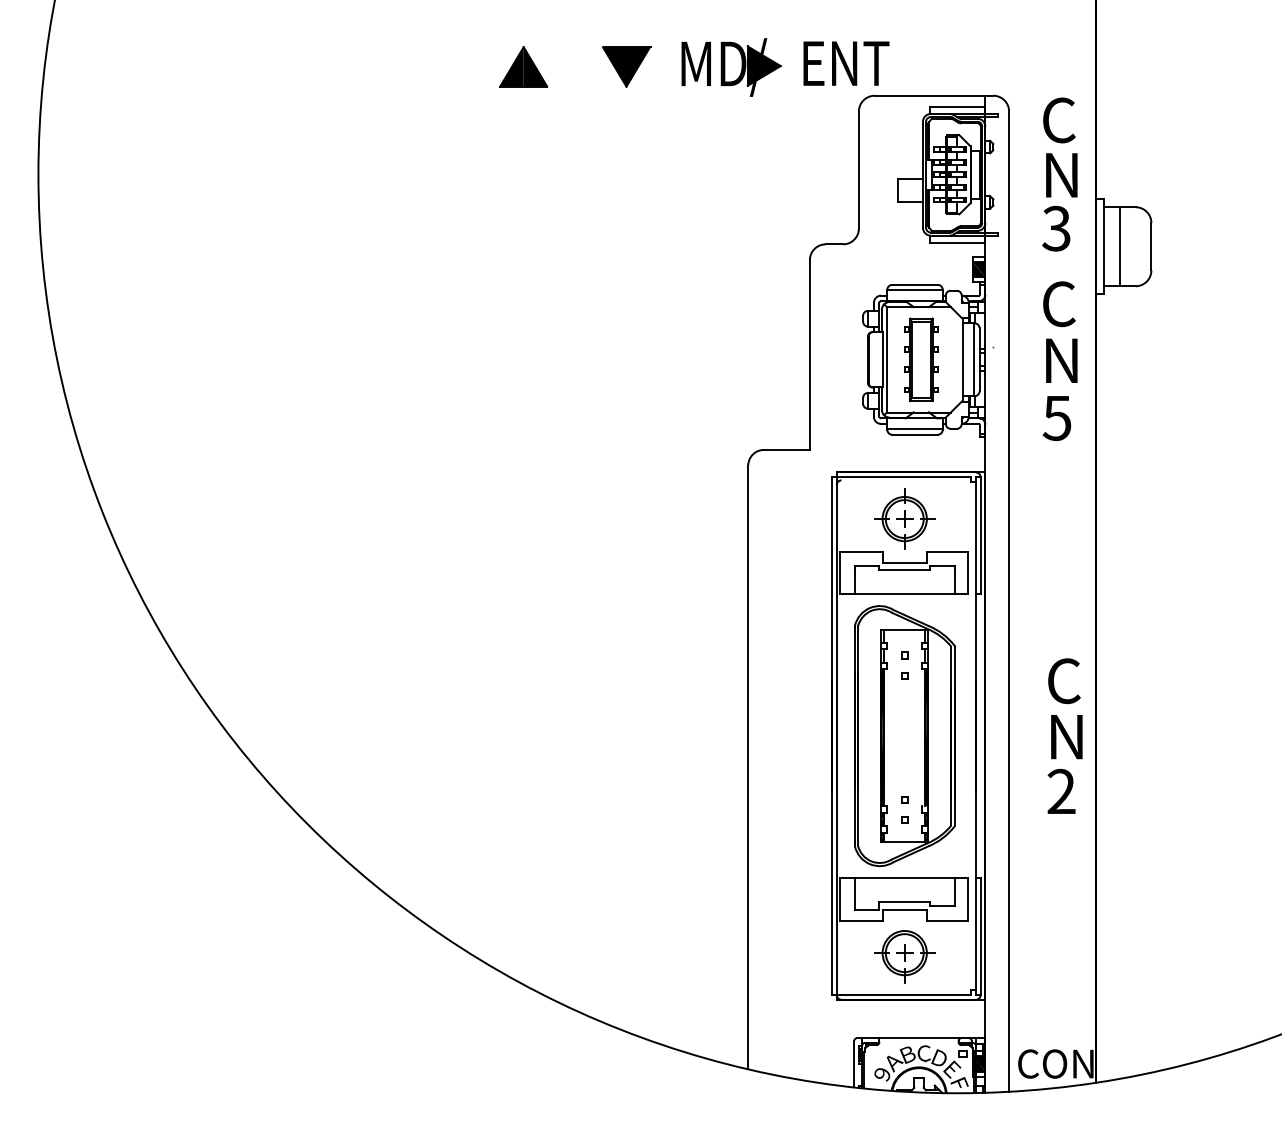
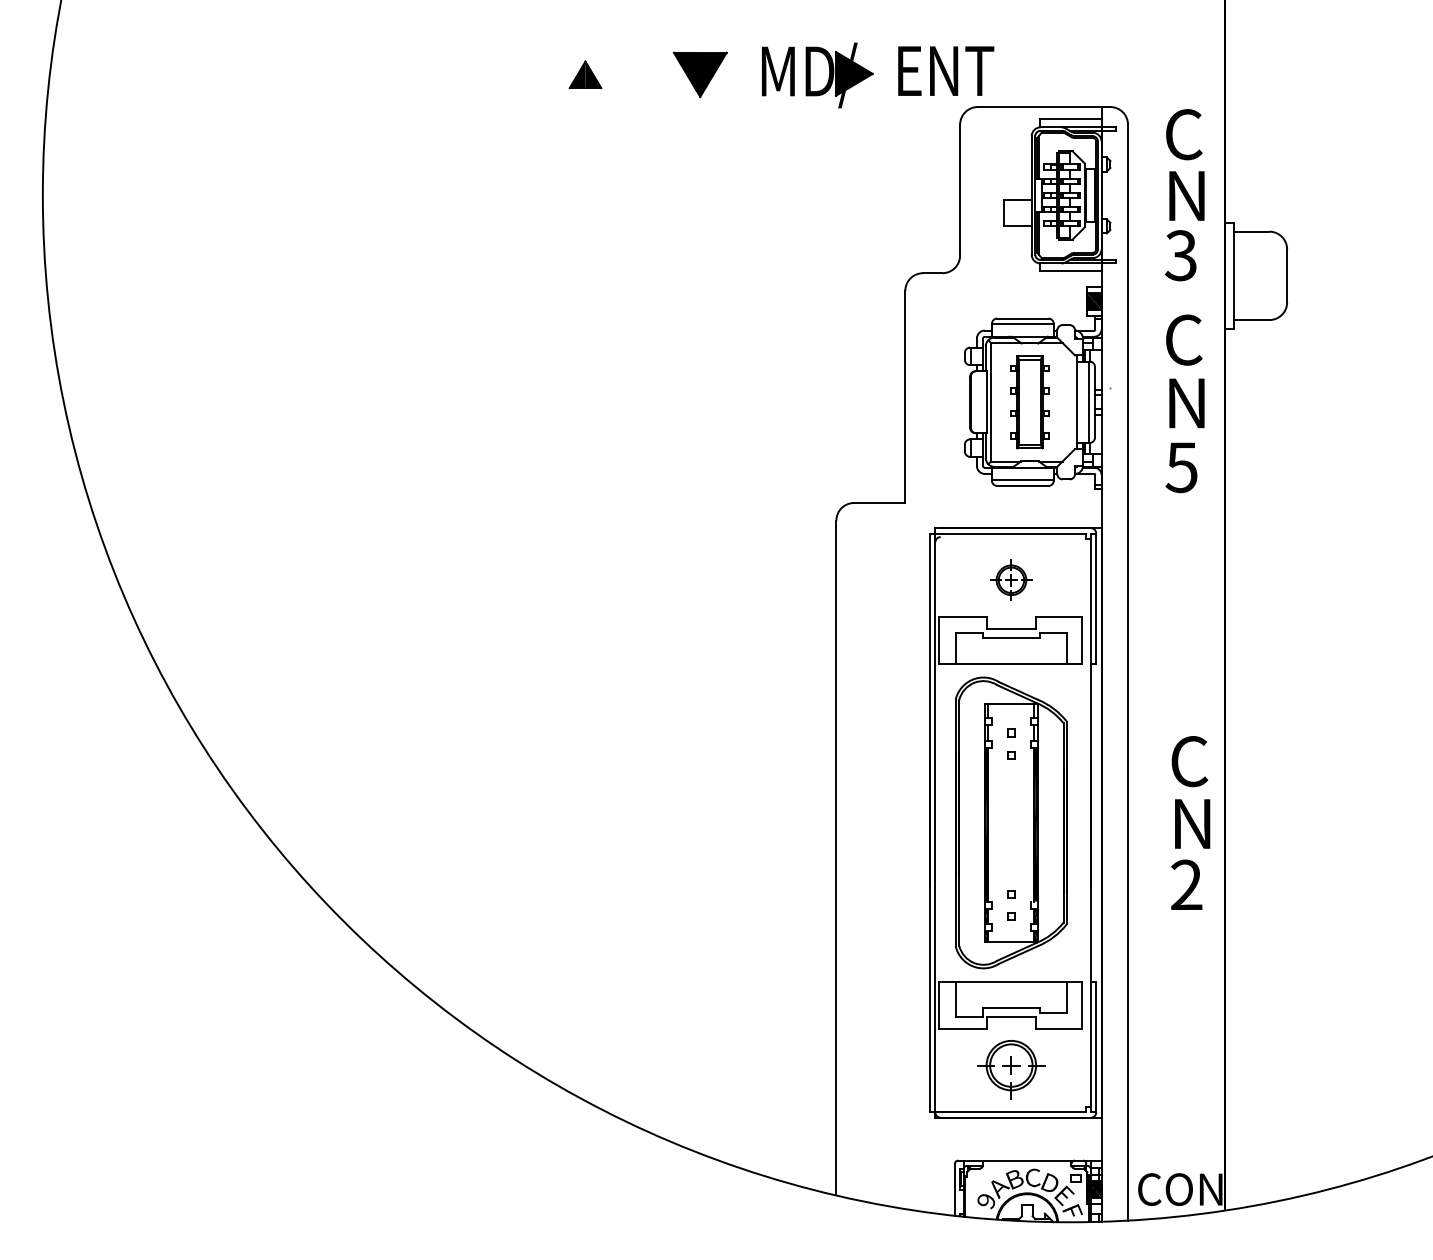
part: (523, 66) -> (585, 74), size x0.6
line: (1119, 246) -> (1251, 275), removed
part: (904, 518) -> (1011, 579), size x0.6

